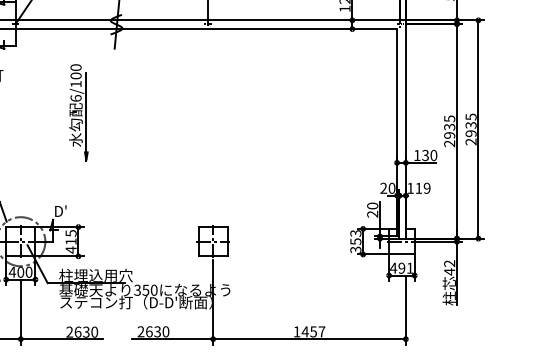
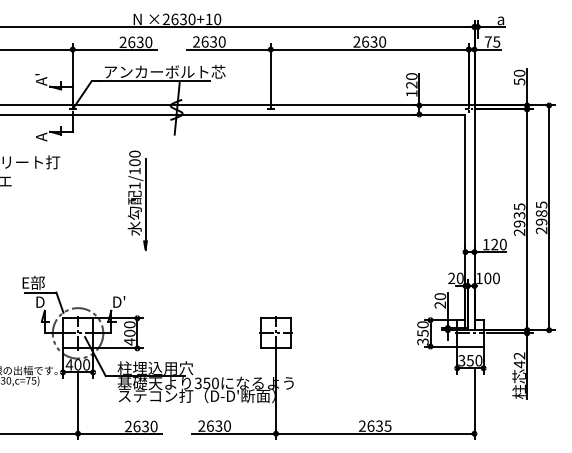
text: (75, 98) -> (134, 185), 6/100 -> 1/100
text: (470, 125) -> (541, 213), 2935 -> 2985
text: (425, 155) -> (494, 244), 130 -> 120
text: (422, 188) -> (491, 278), 119 -> 100
text: (355, 233) -> (422, 324), 353 -> 350
text: (70, 236) -> (129, 328), 415 -> 400
text: (402, 268) -> (470, 360), 491 -> 350
text: (308, 331) -> (374, 425), 1457 -> 2635

